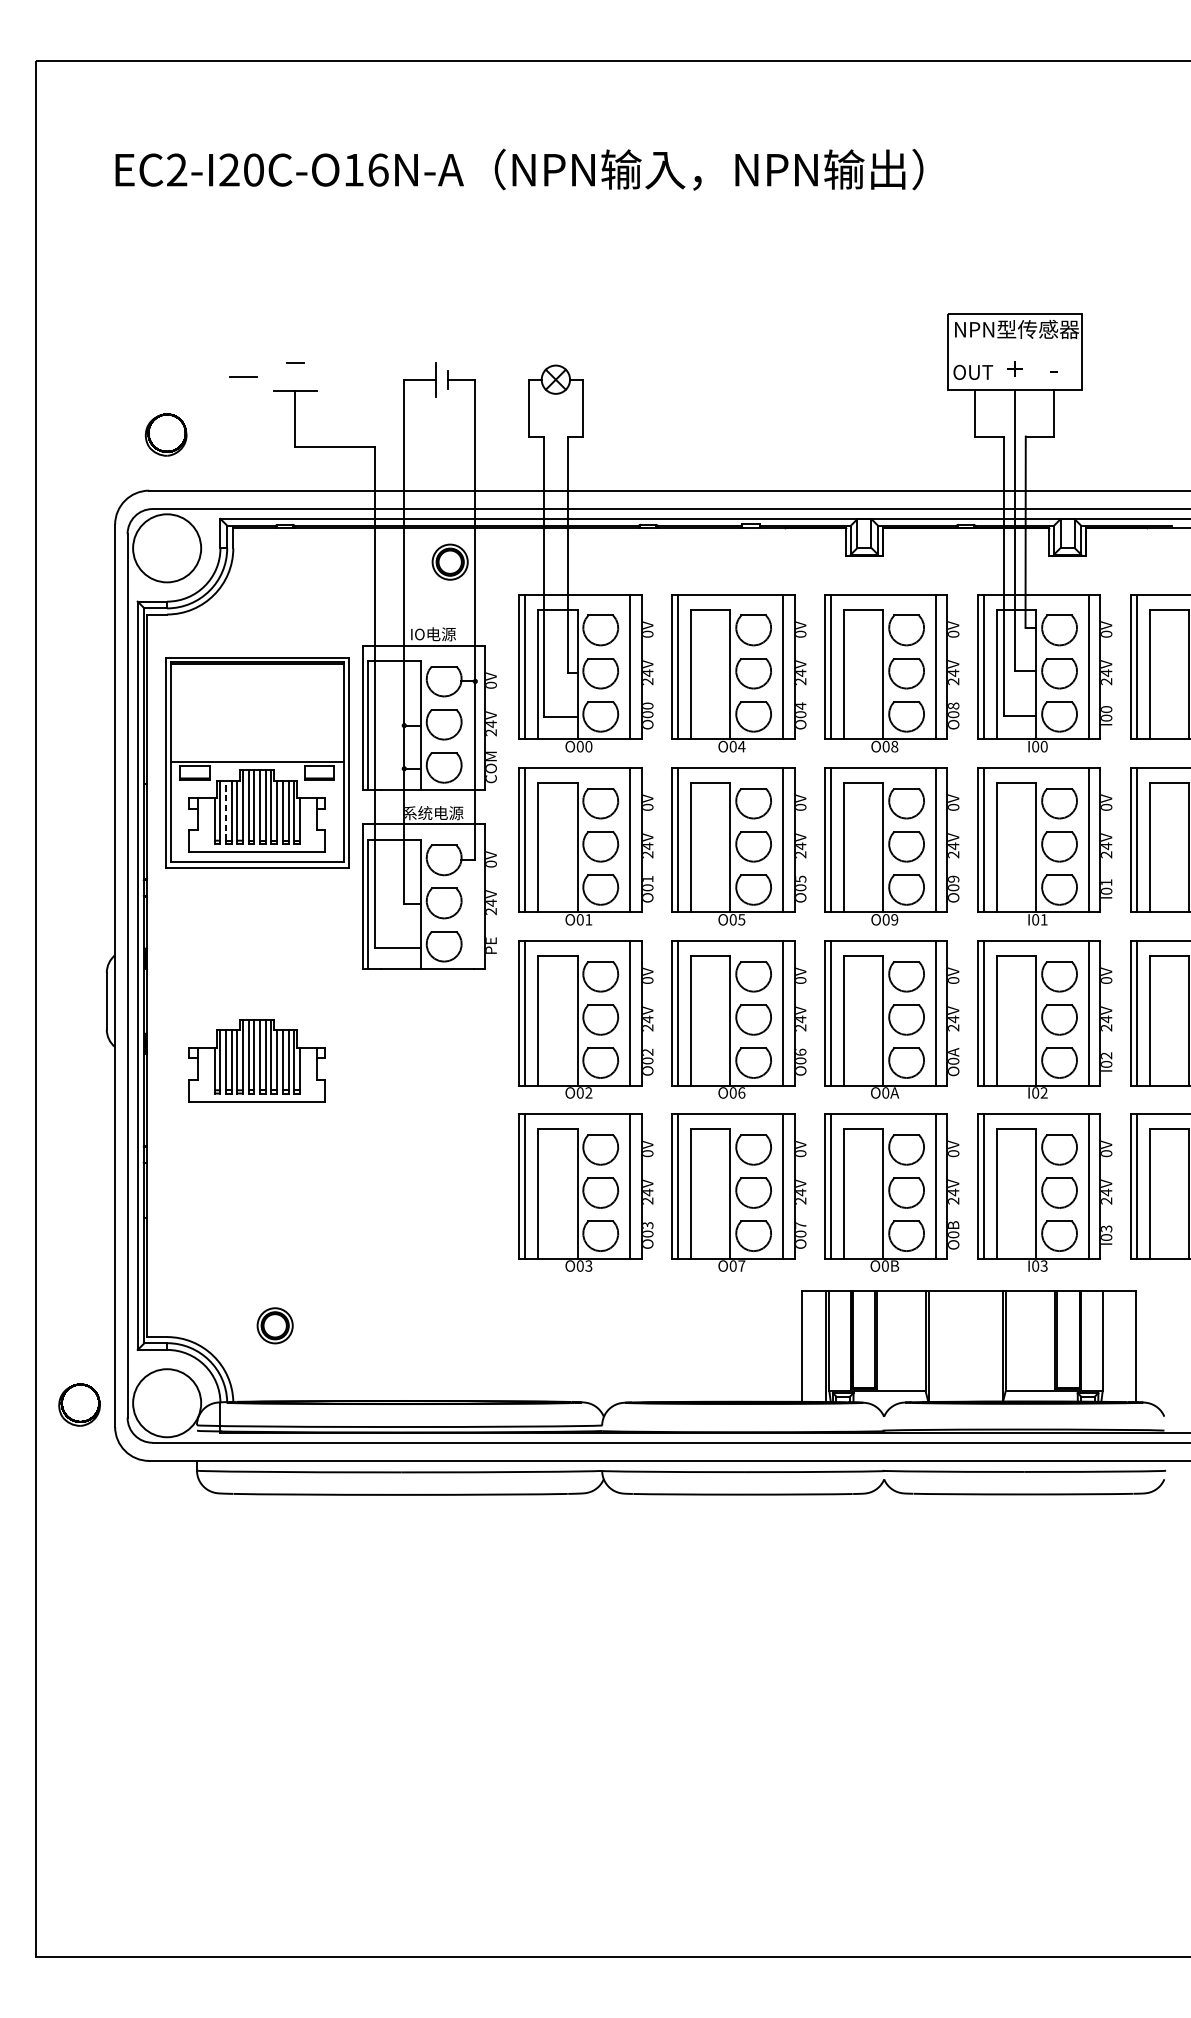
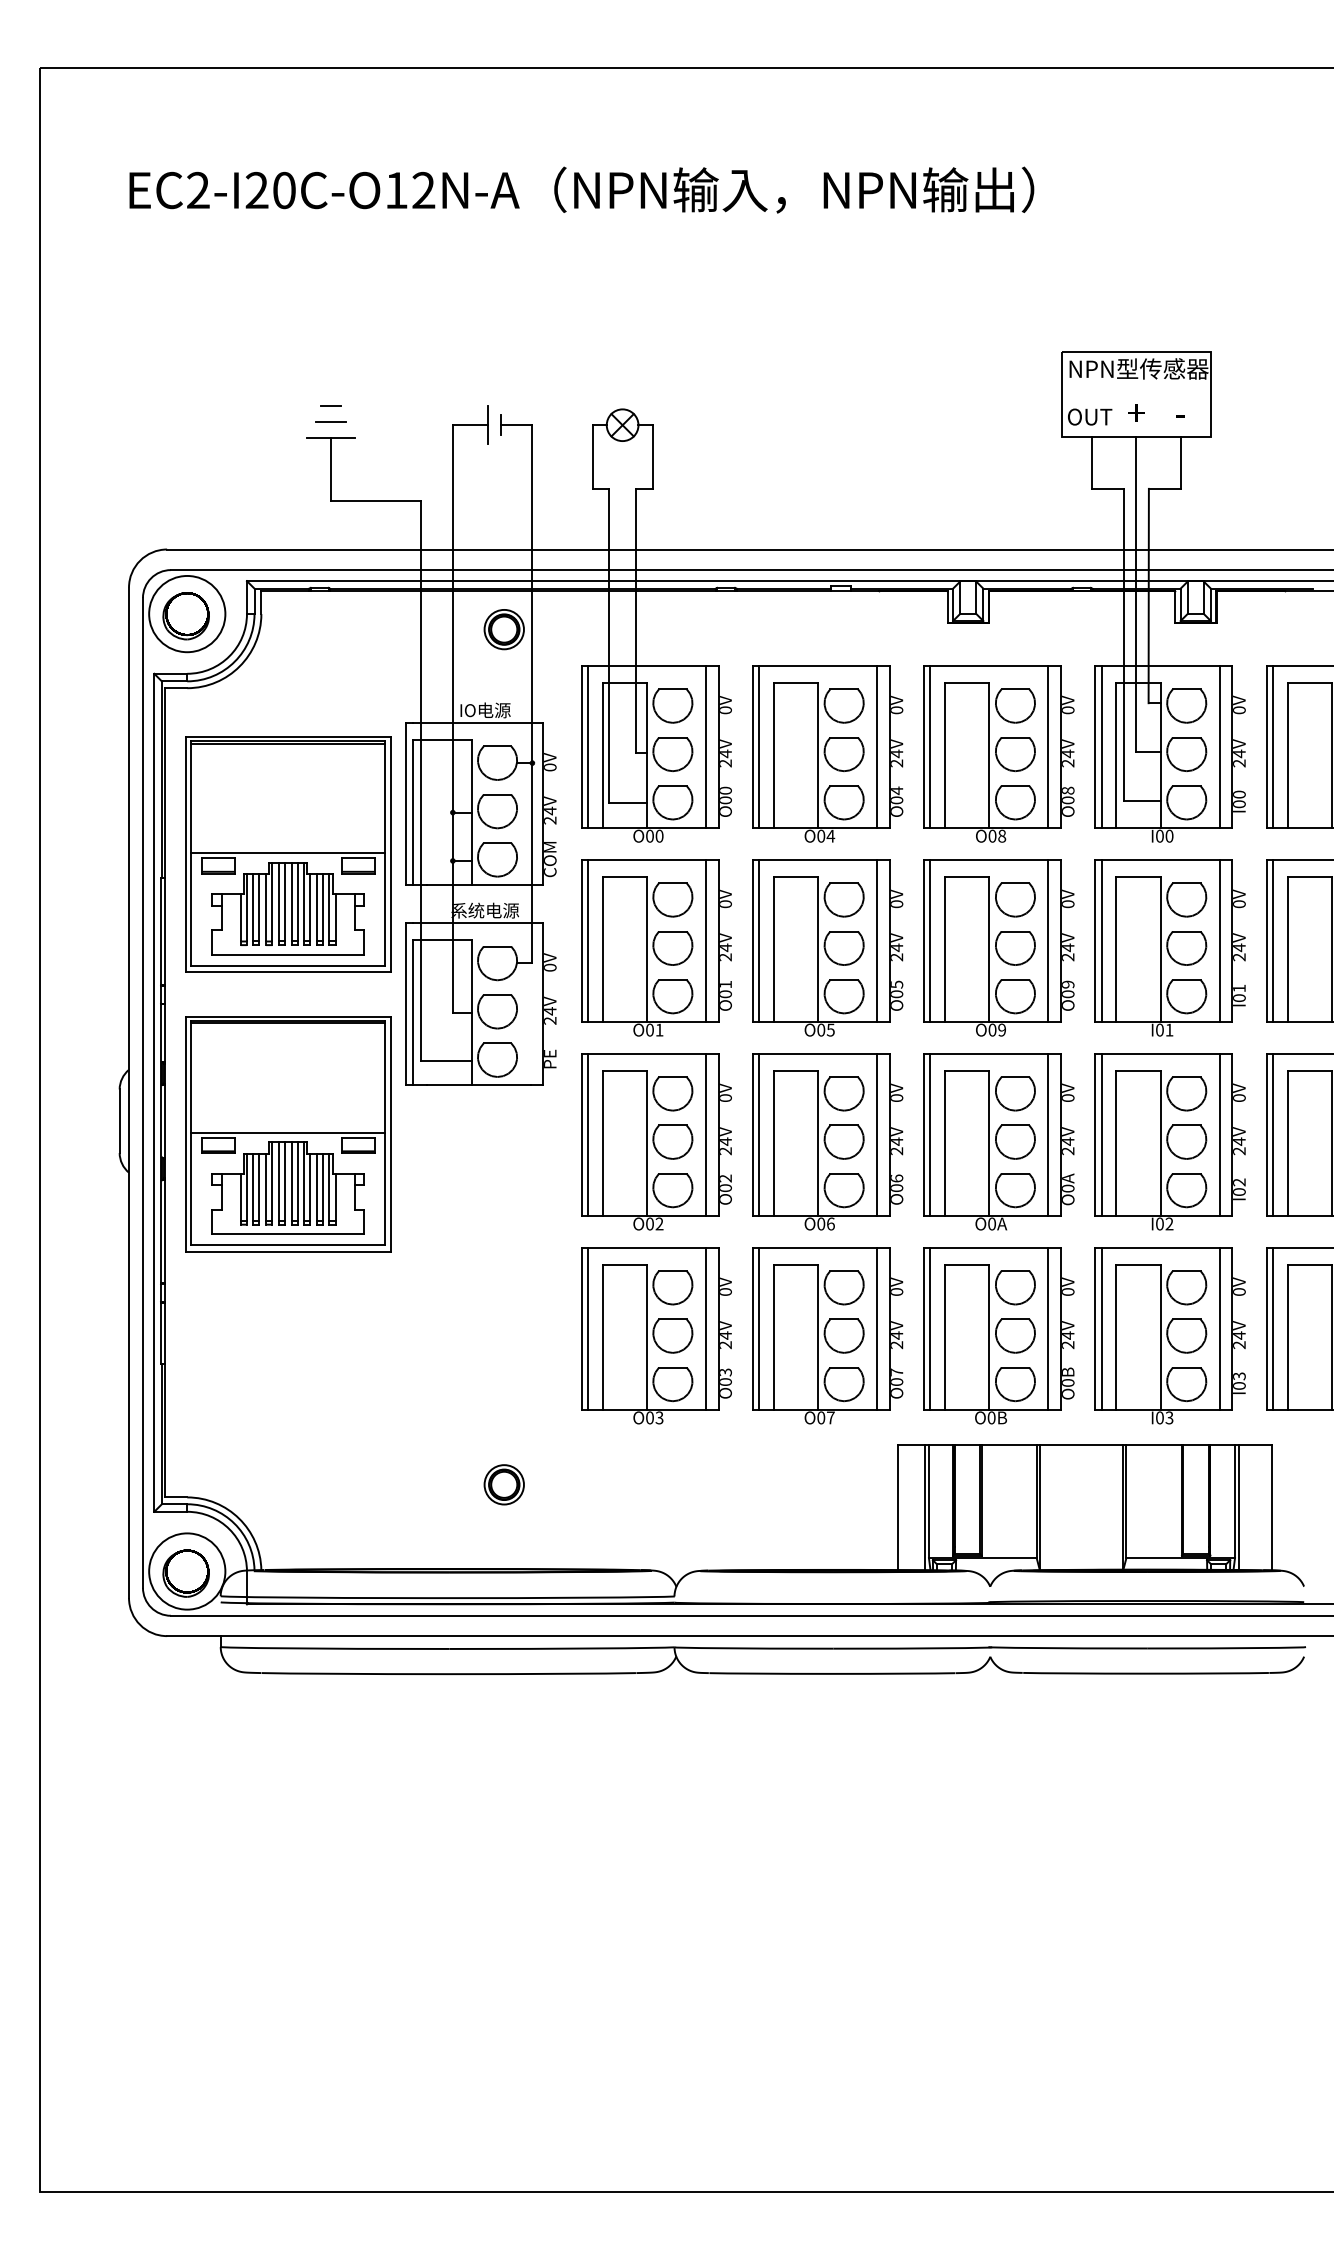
text: (378, 170) -> (423, 190), EC2-I20C-O16N-A -> EC2-I20C-O12N-A
line: (243, 376) -> (330, 421), moved
part: (165, 435) -> (185, 616), moved
line: (226, 810) -> (253, 907), dashed -> solid
part: (257, 1013) -> (288, 1134), added
part: (274, 1325) -> (503, 1484), moved
line: (1106, 1346) -> (1239, 1507), added
part: (78, 1405) -> (185, 1573), moved

